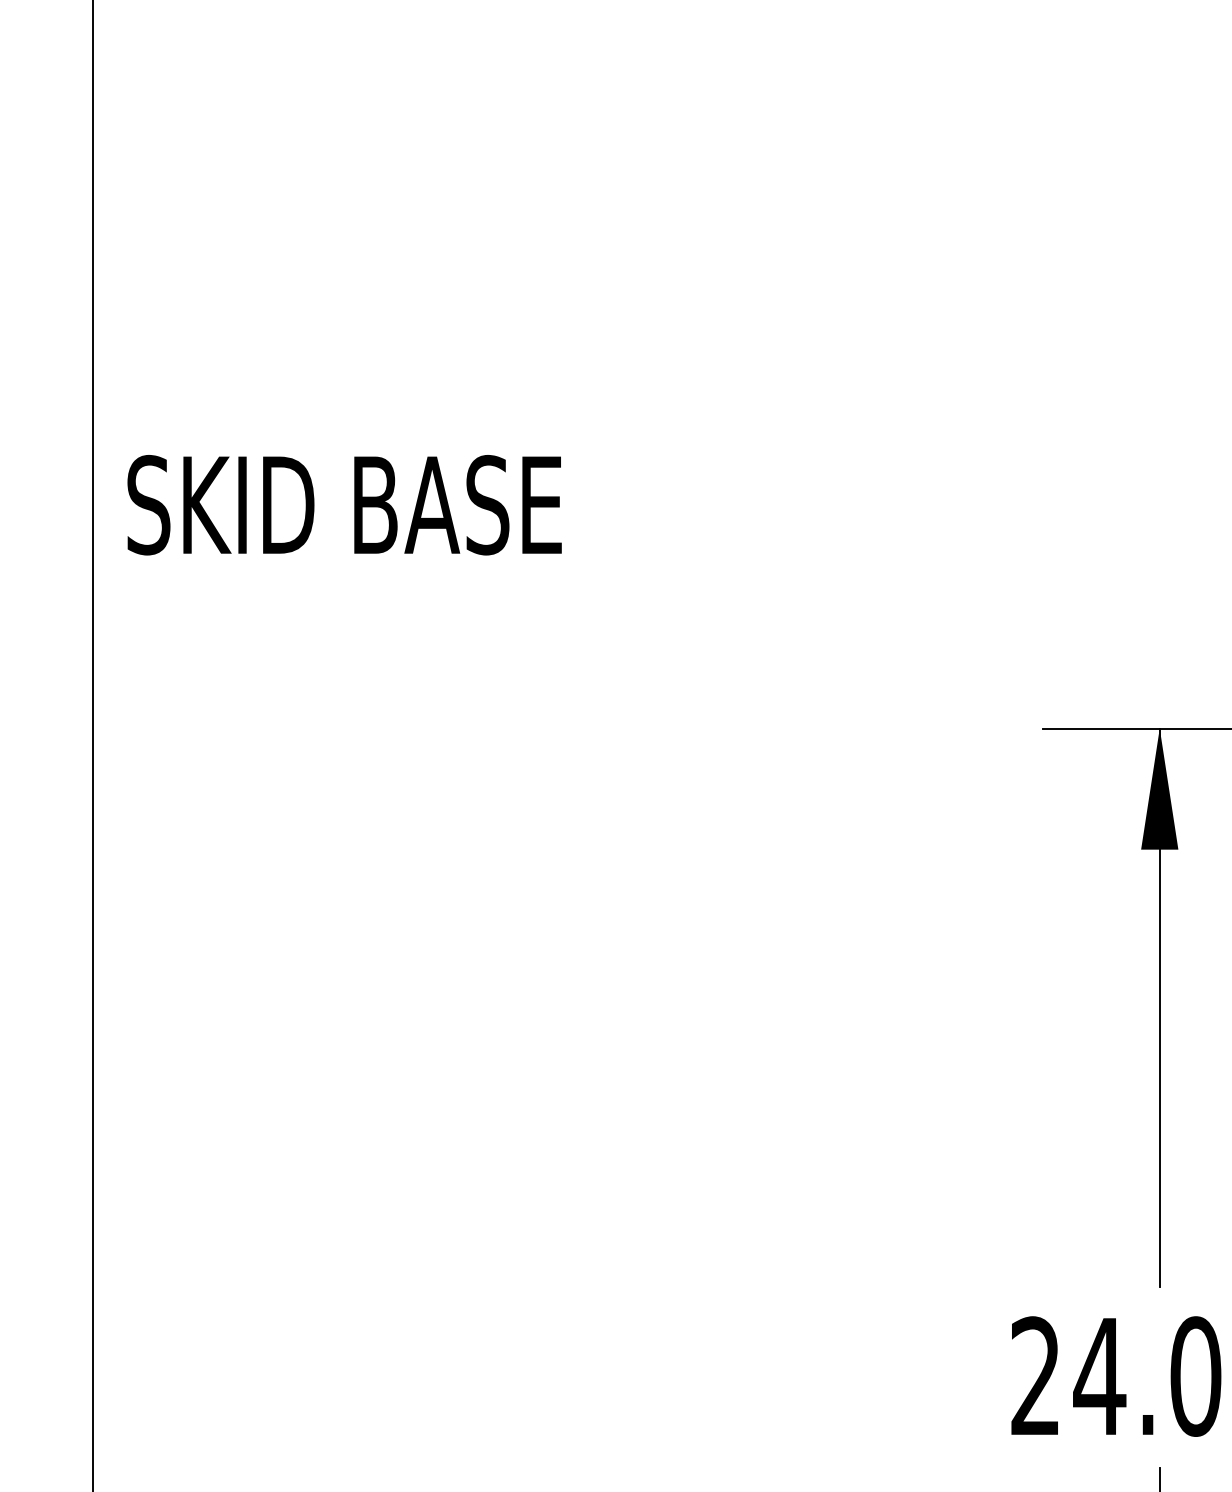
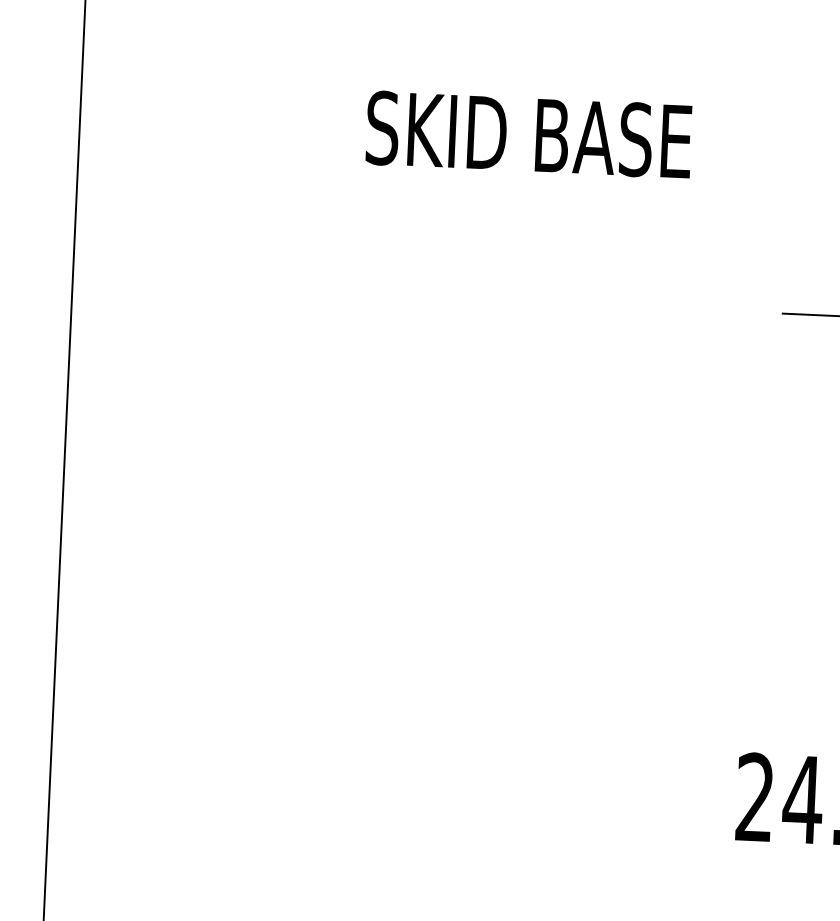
text: (344, 505) -> (528, 135), moved

